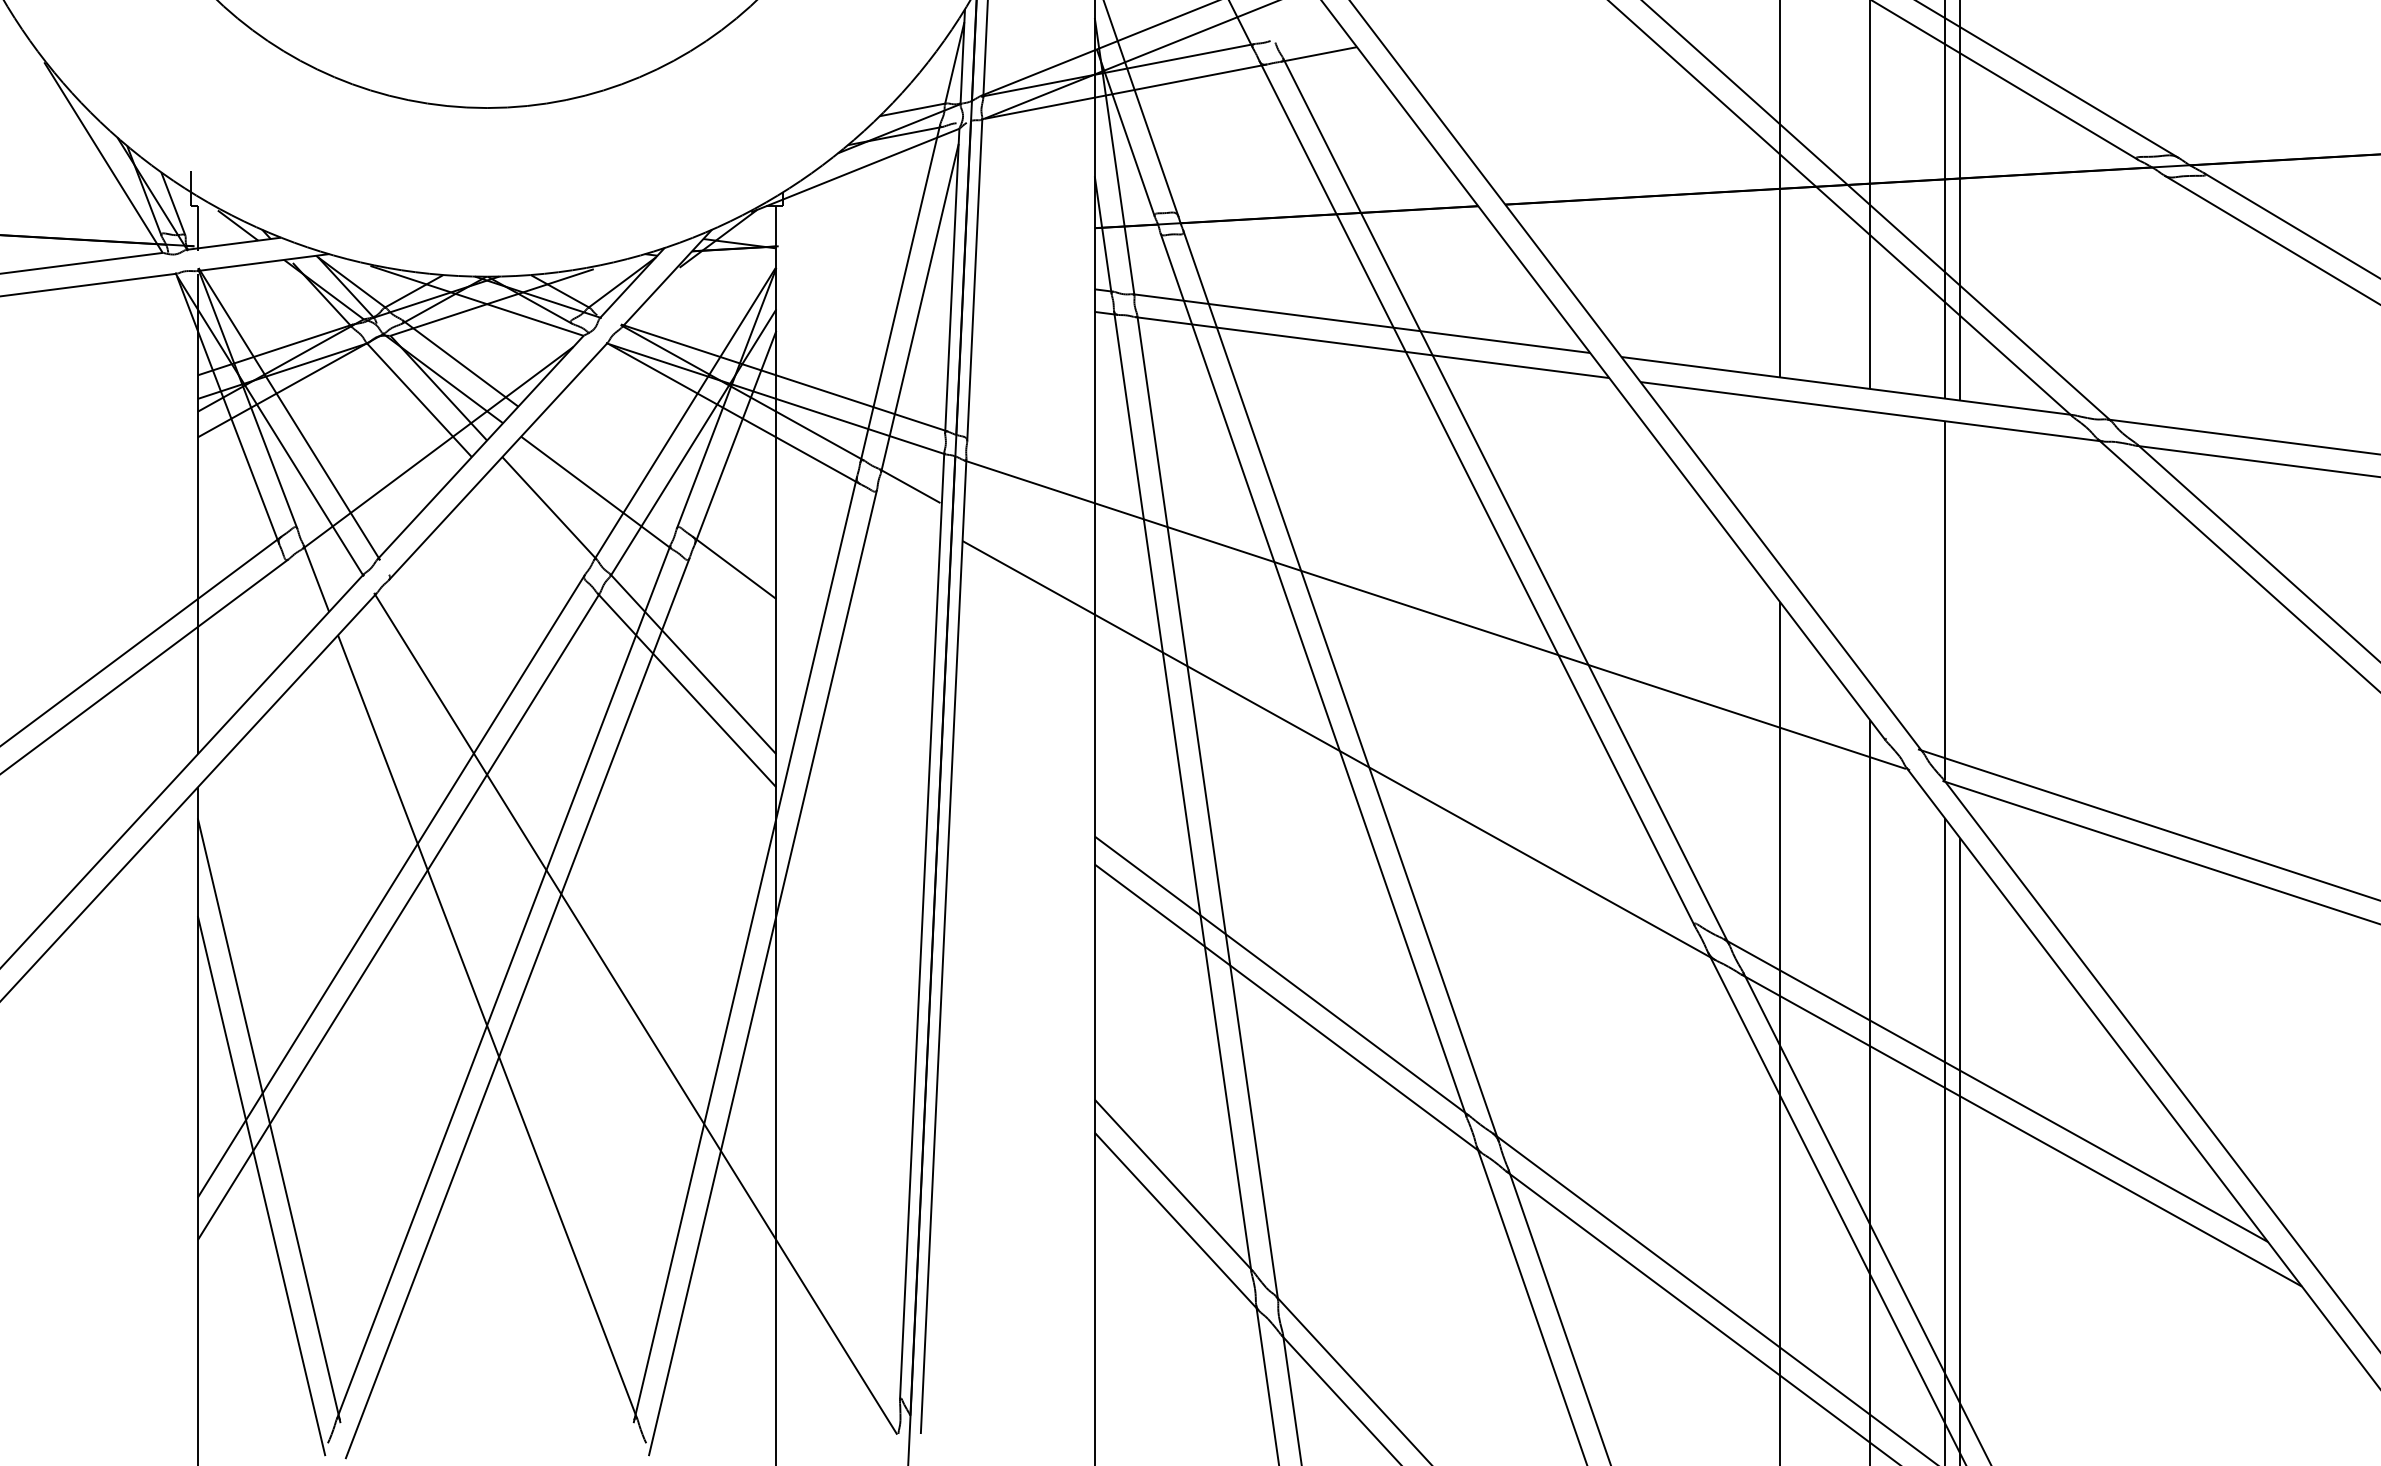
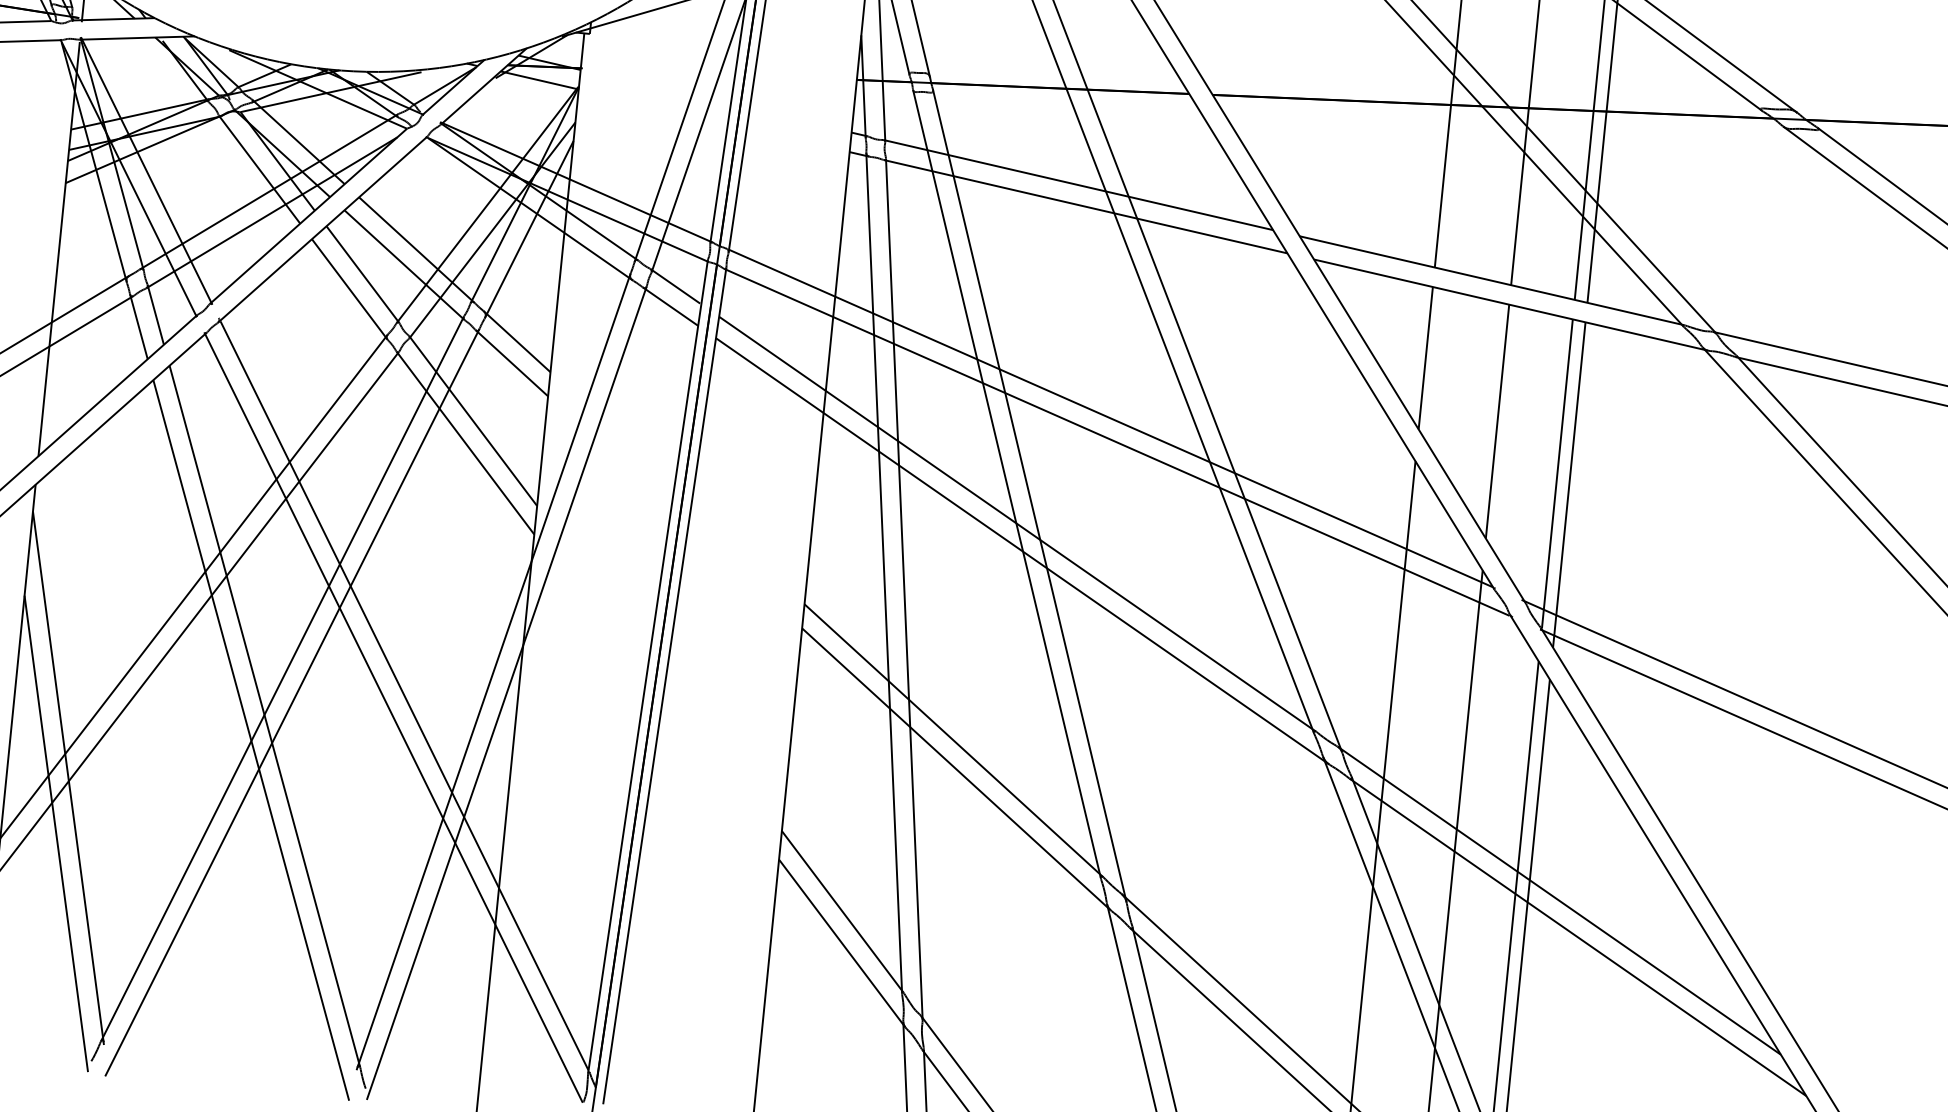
line: (730, 265) -> (539, 80), added
line: (431, 424) -> (268, 192), added
line: (608, 474) -> (416, 250), added
line: (1780, 482) -> (1426, 358), added
line: (906, 509) -> (670, 306), added
line: (536, 526) -> (349, 289), added
line: (1869, 546) -> (1497, 420), added
line: (1425, 587) -> (1110, 418), added
line: (298, 593) -> (139, 326), added
line: (730, 593) -> (511, 363), added
line: (1959, 611) -> (1569, 484), added
line: (1330, 720) -> (1017, 524), added
line: (645, 987) -> (404, 695), added
line: (474, 1056) -> (250, 740), added

